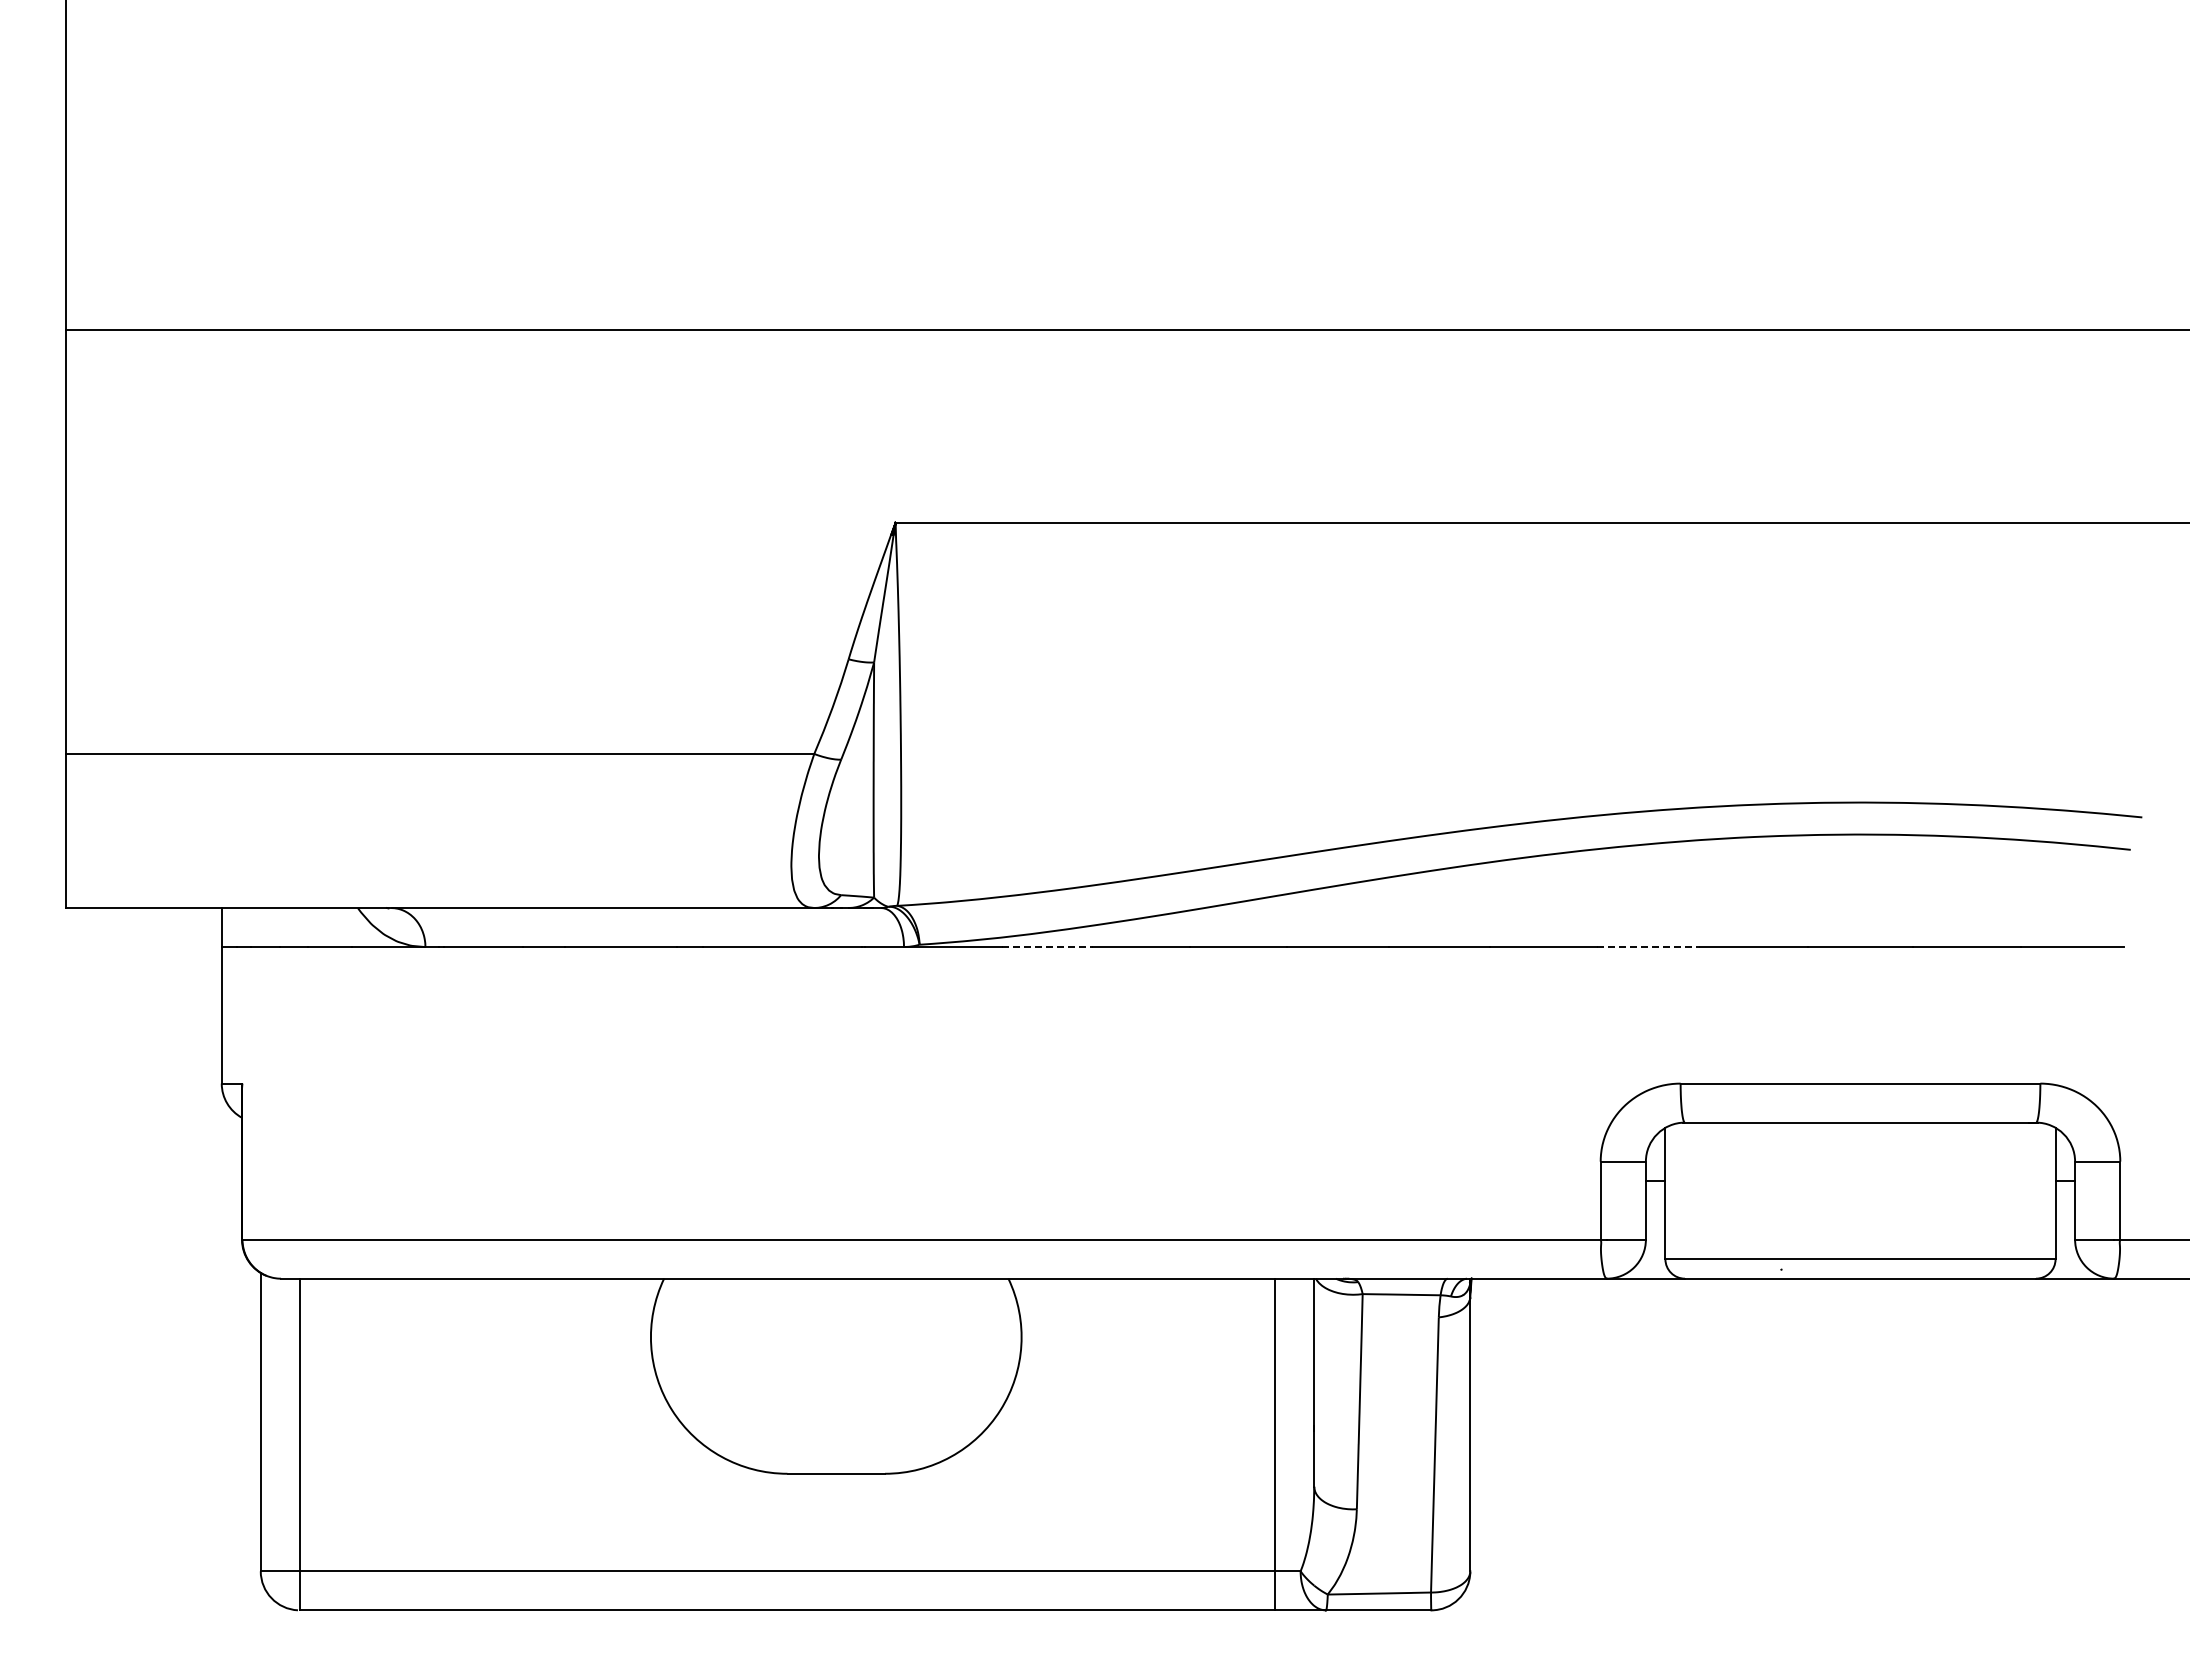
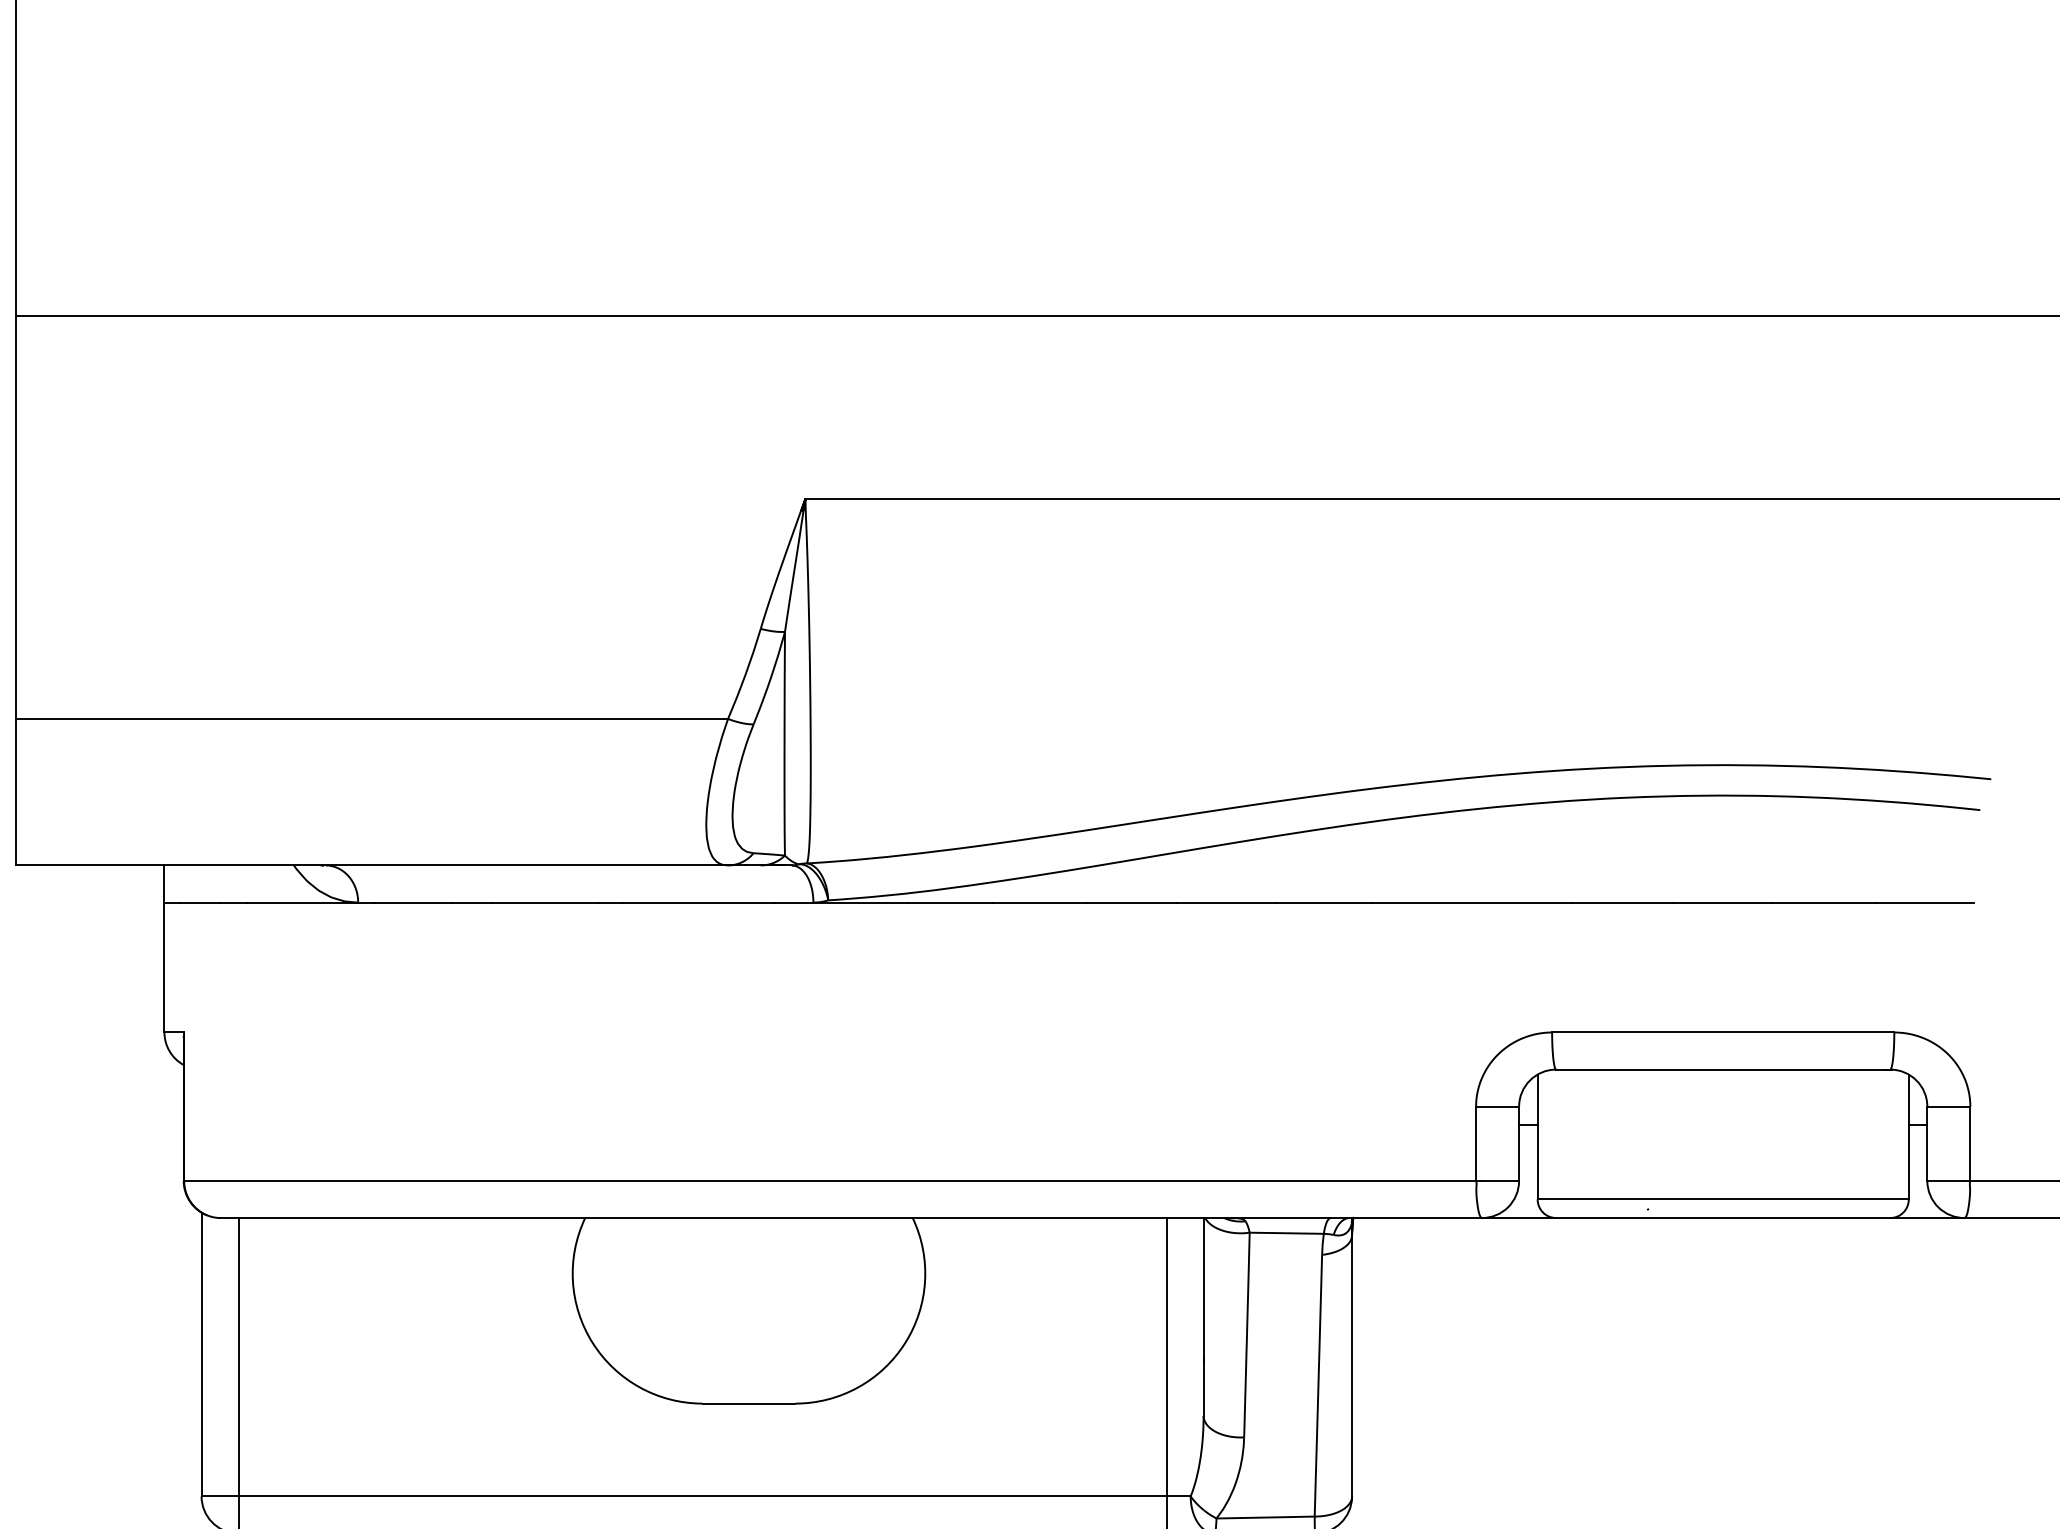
line: (1048, 947) -> (950, 903), dashed -> solid
line: (1648, 947) -> (1521, 903), dashed -> solid

